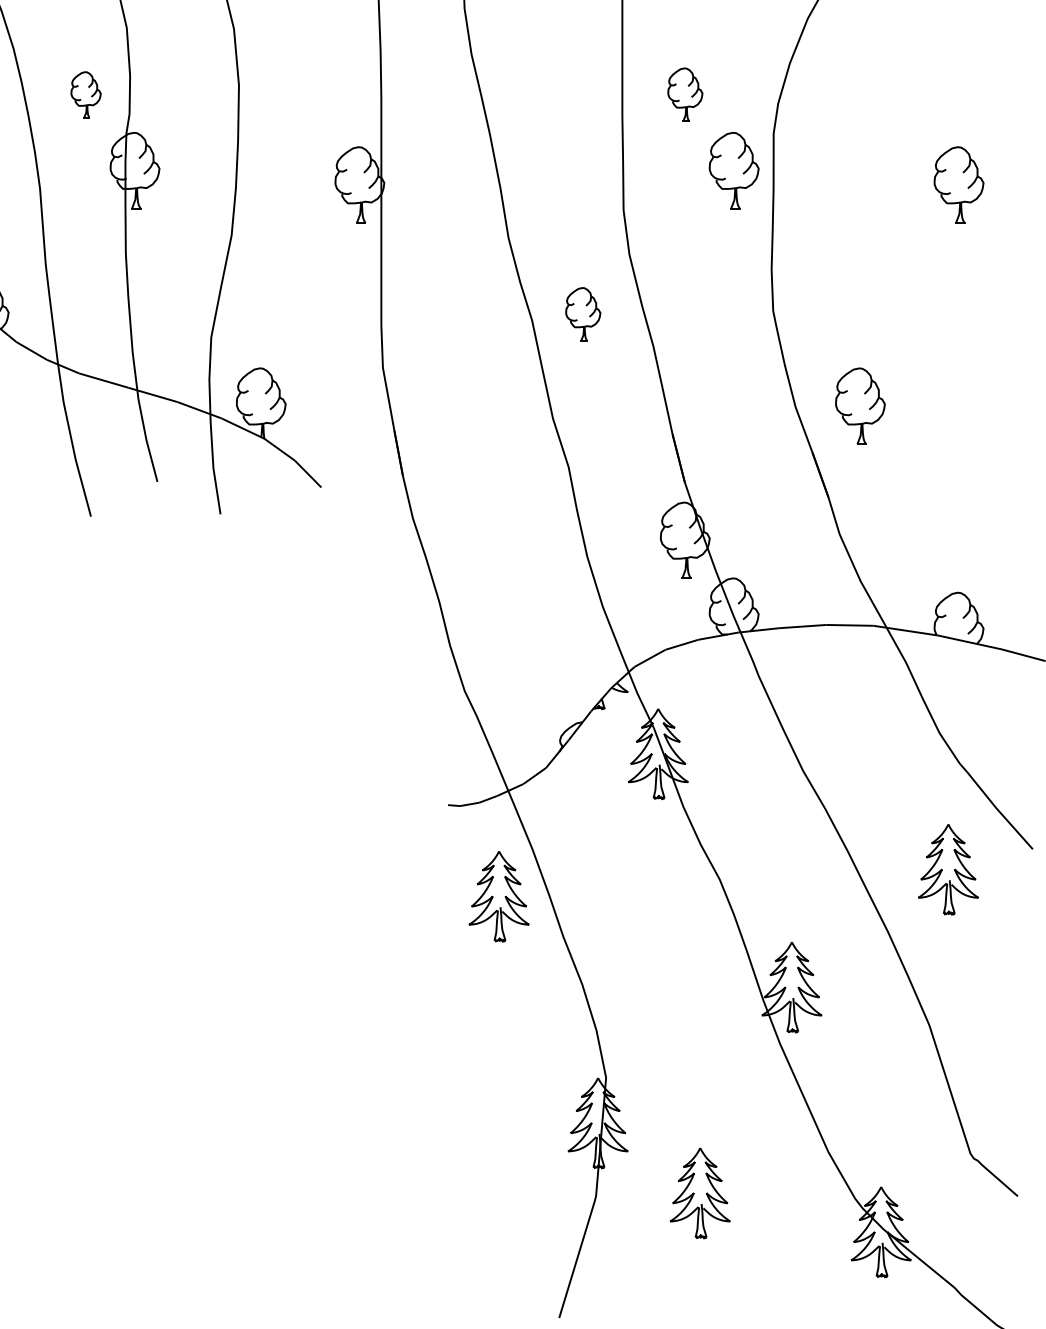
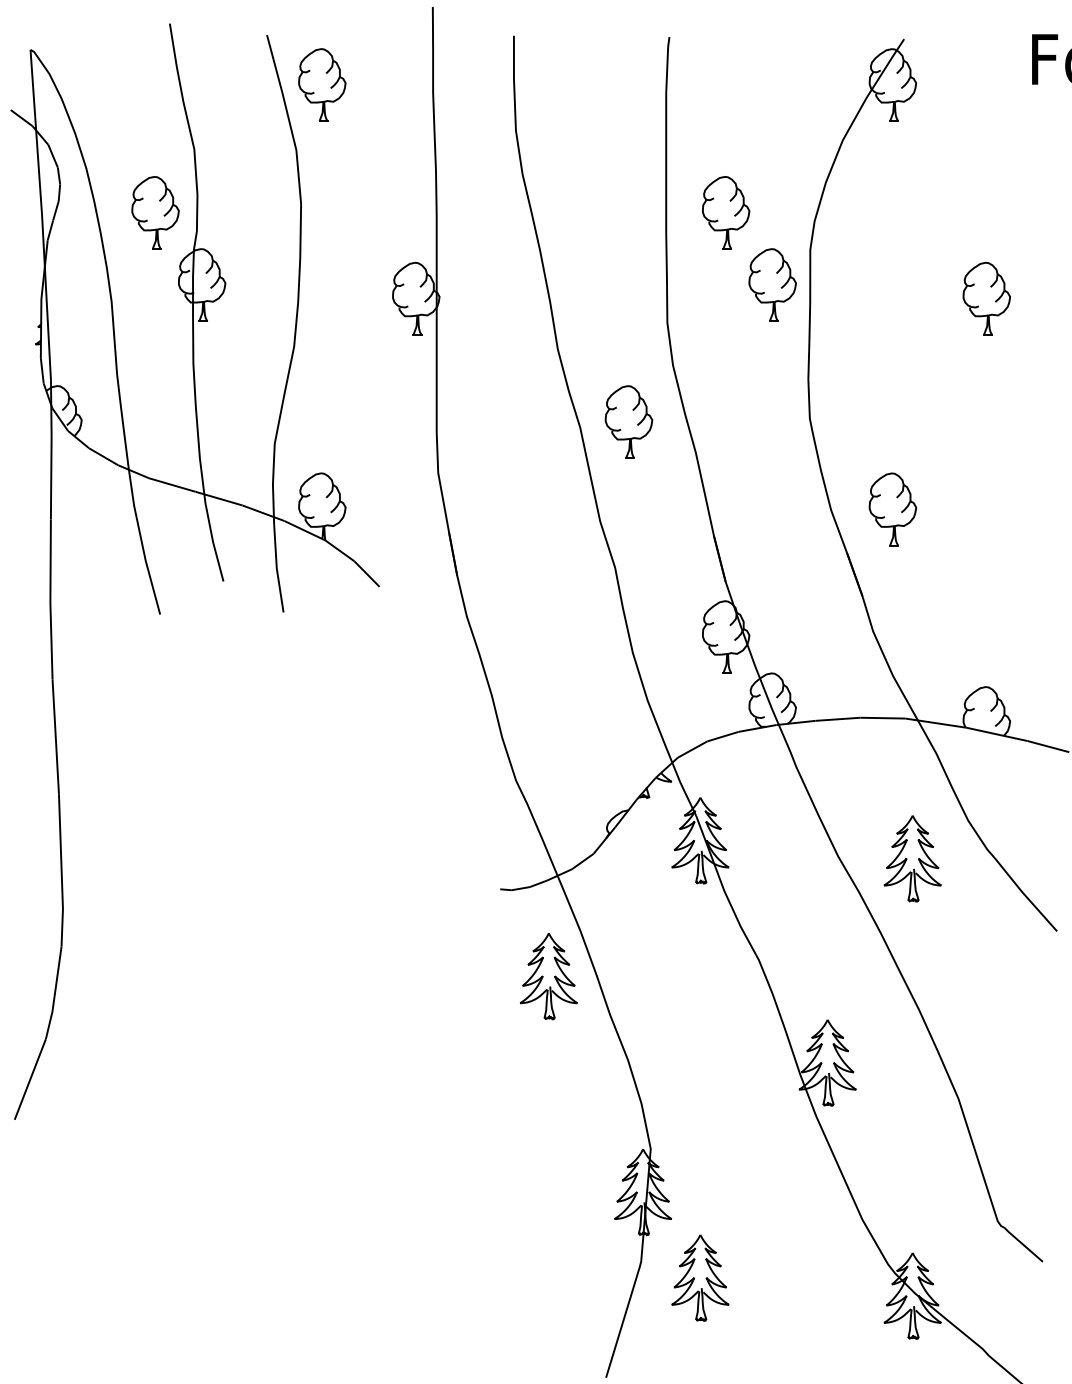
part: (86, 94) -> (155, 212), size x1.67
part: (685, 94) -> (726, 212), size x1.43
part: (582, 313) -> (628, 421), size x1.43
part: (948, 869) -> (912, 858), moved
part: (700, 1192) -> (700, 1277), moved

